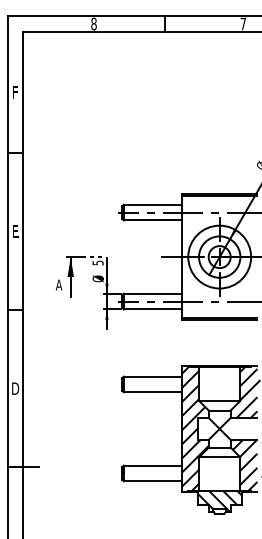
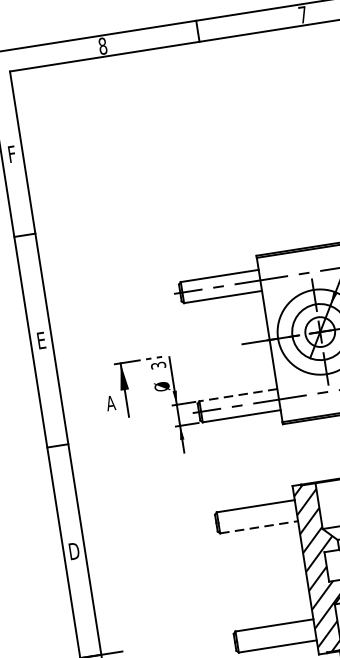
text: (97, 262) -> (157, 364), 5 -> 3
line: (152, 293) -> (237, 394), solid -> dashed
line: (153, 392) -> (259, 527), solid -> dashed

